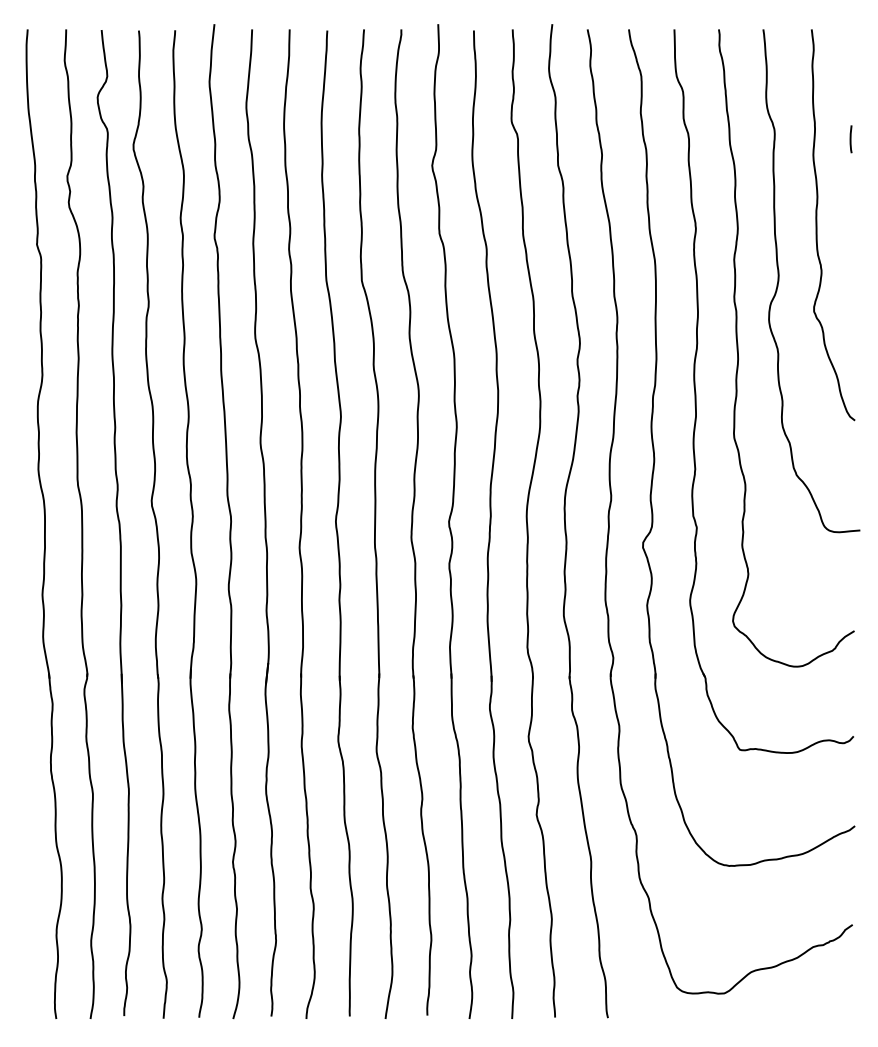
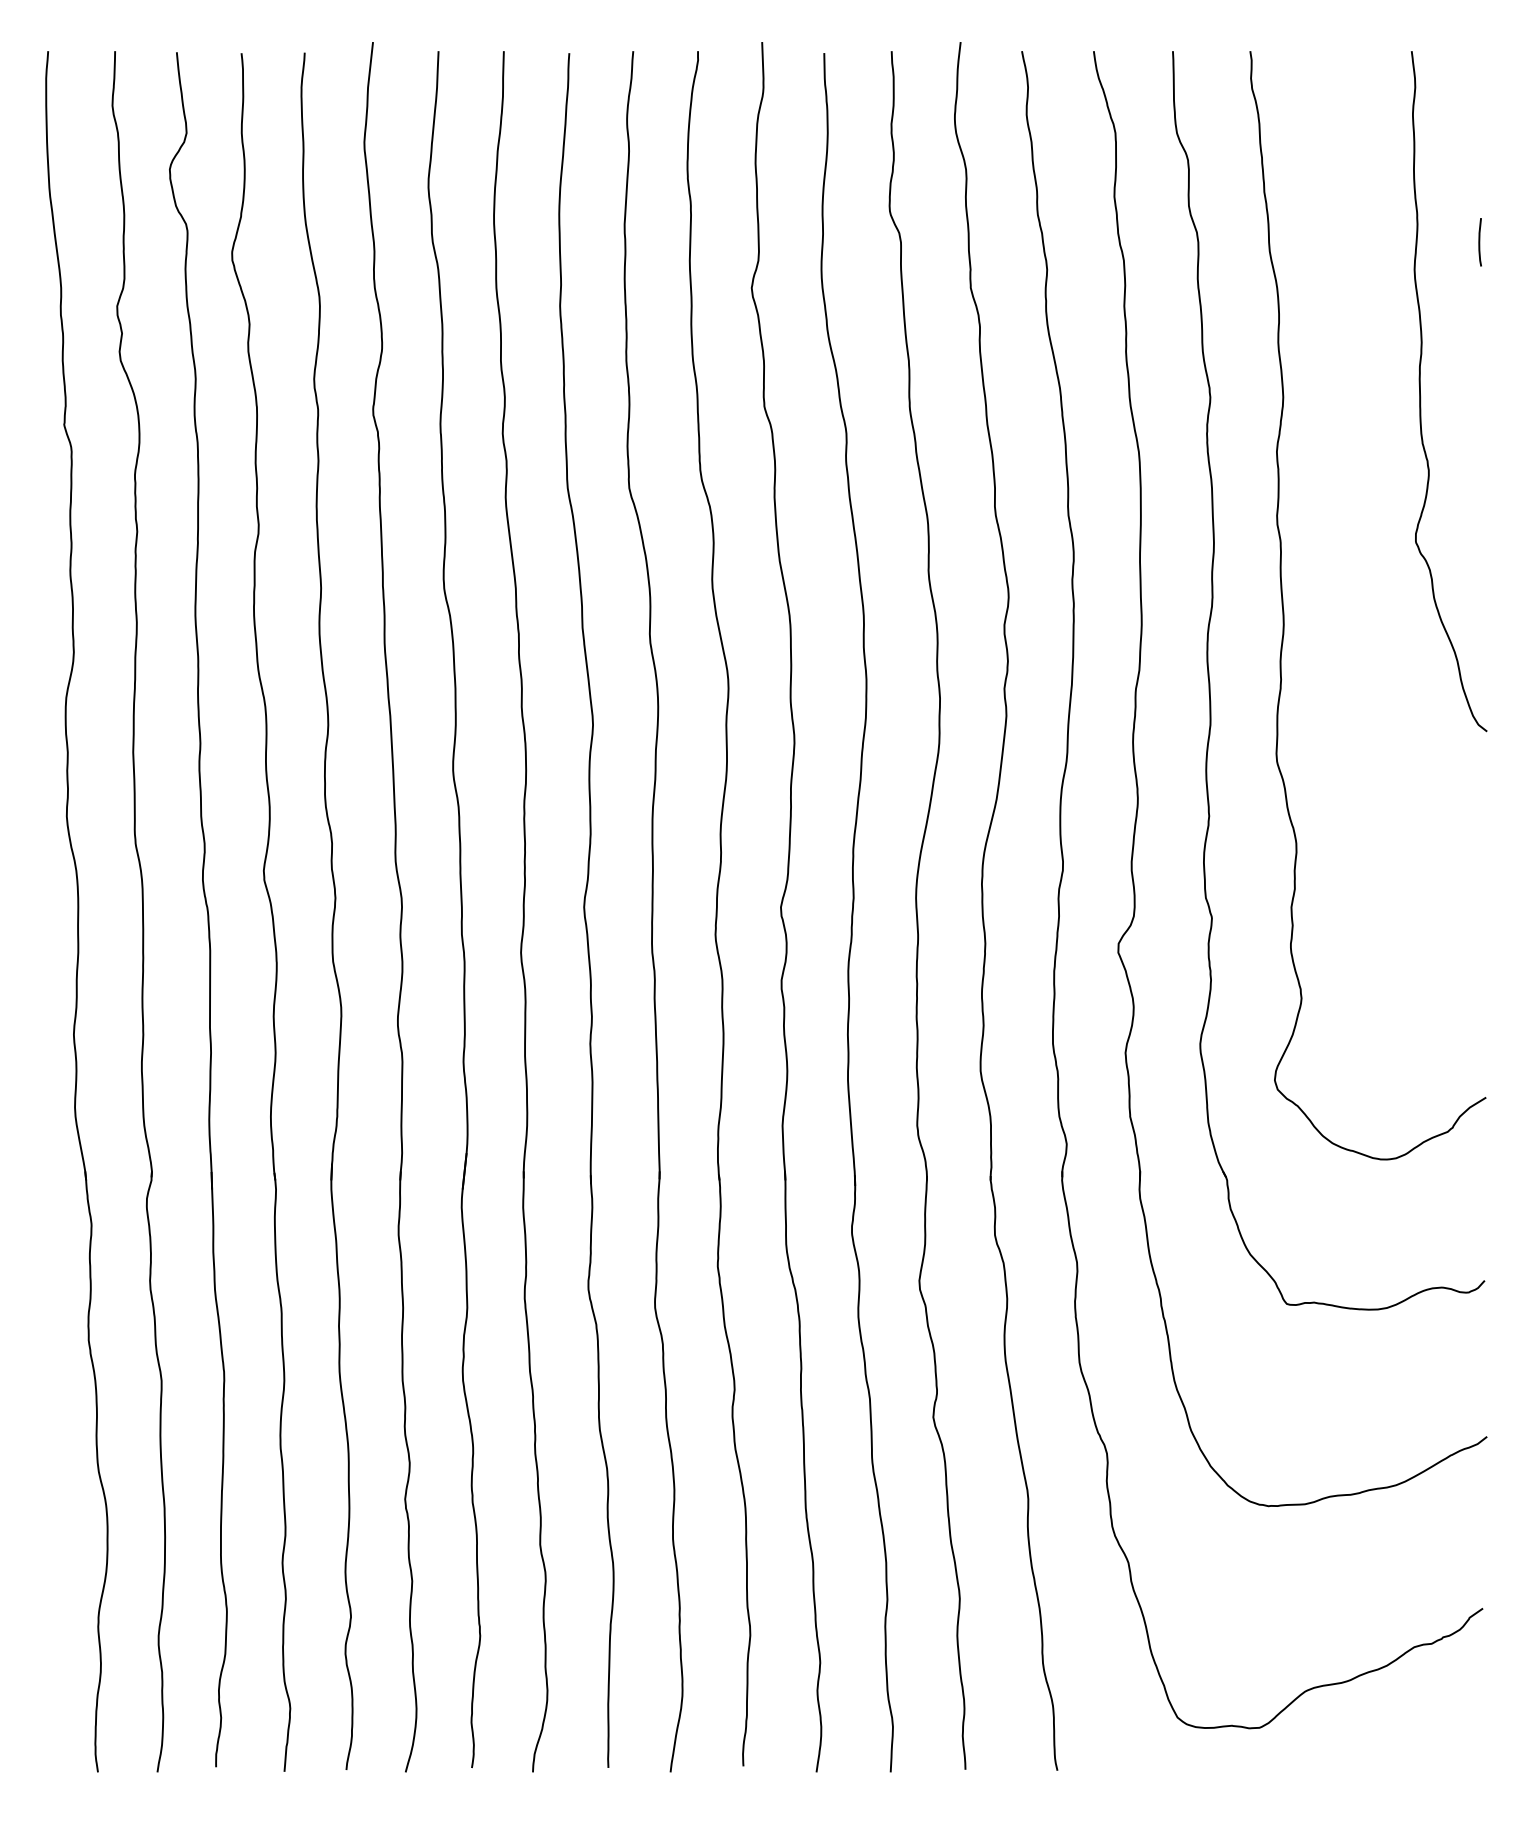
curve: (779, 281) -> (1355, 489), removed

